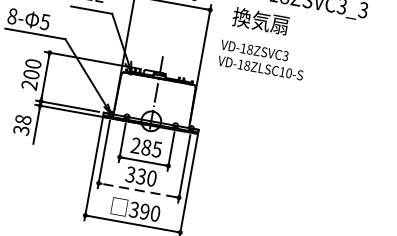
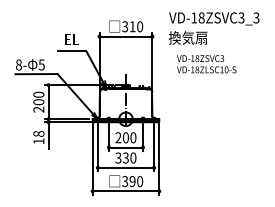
text: (261, 60) -> (206, 64), moved
text: (20, 130) -> (38, 141), 38 -> 18
text: (151, 148) -> (129, 137), 285 -> 200
line: (138, 189) -> (125, 167), dashed -> solid

